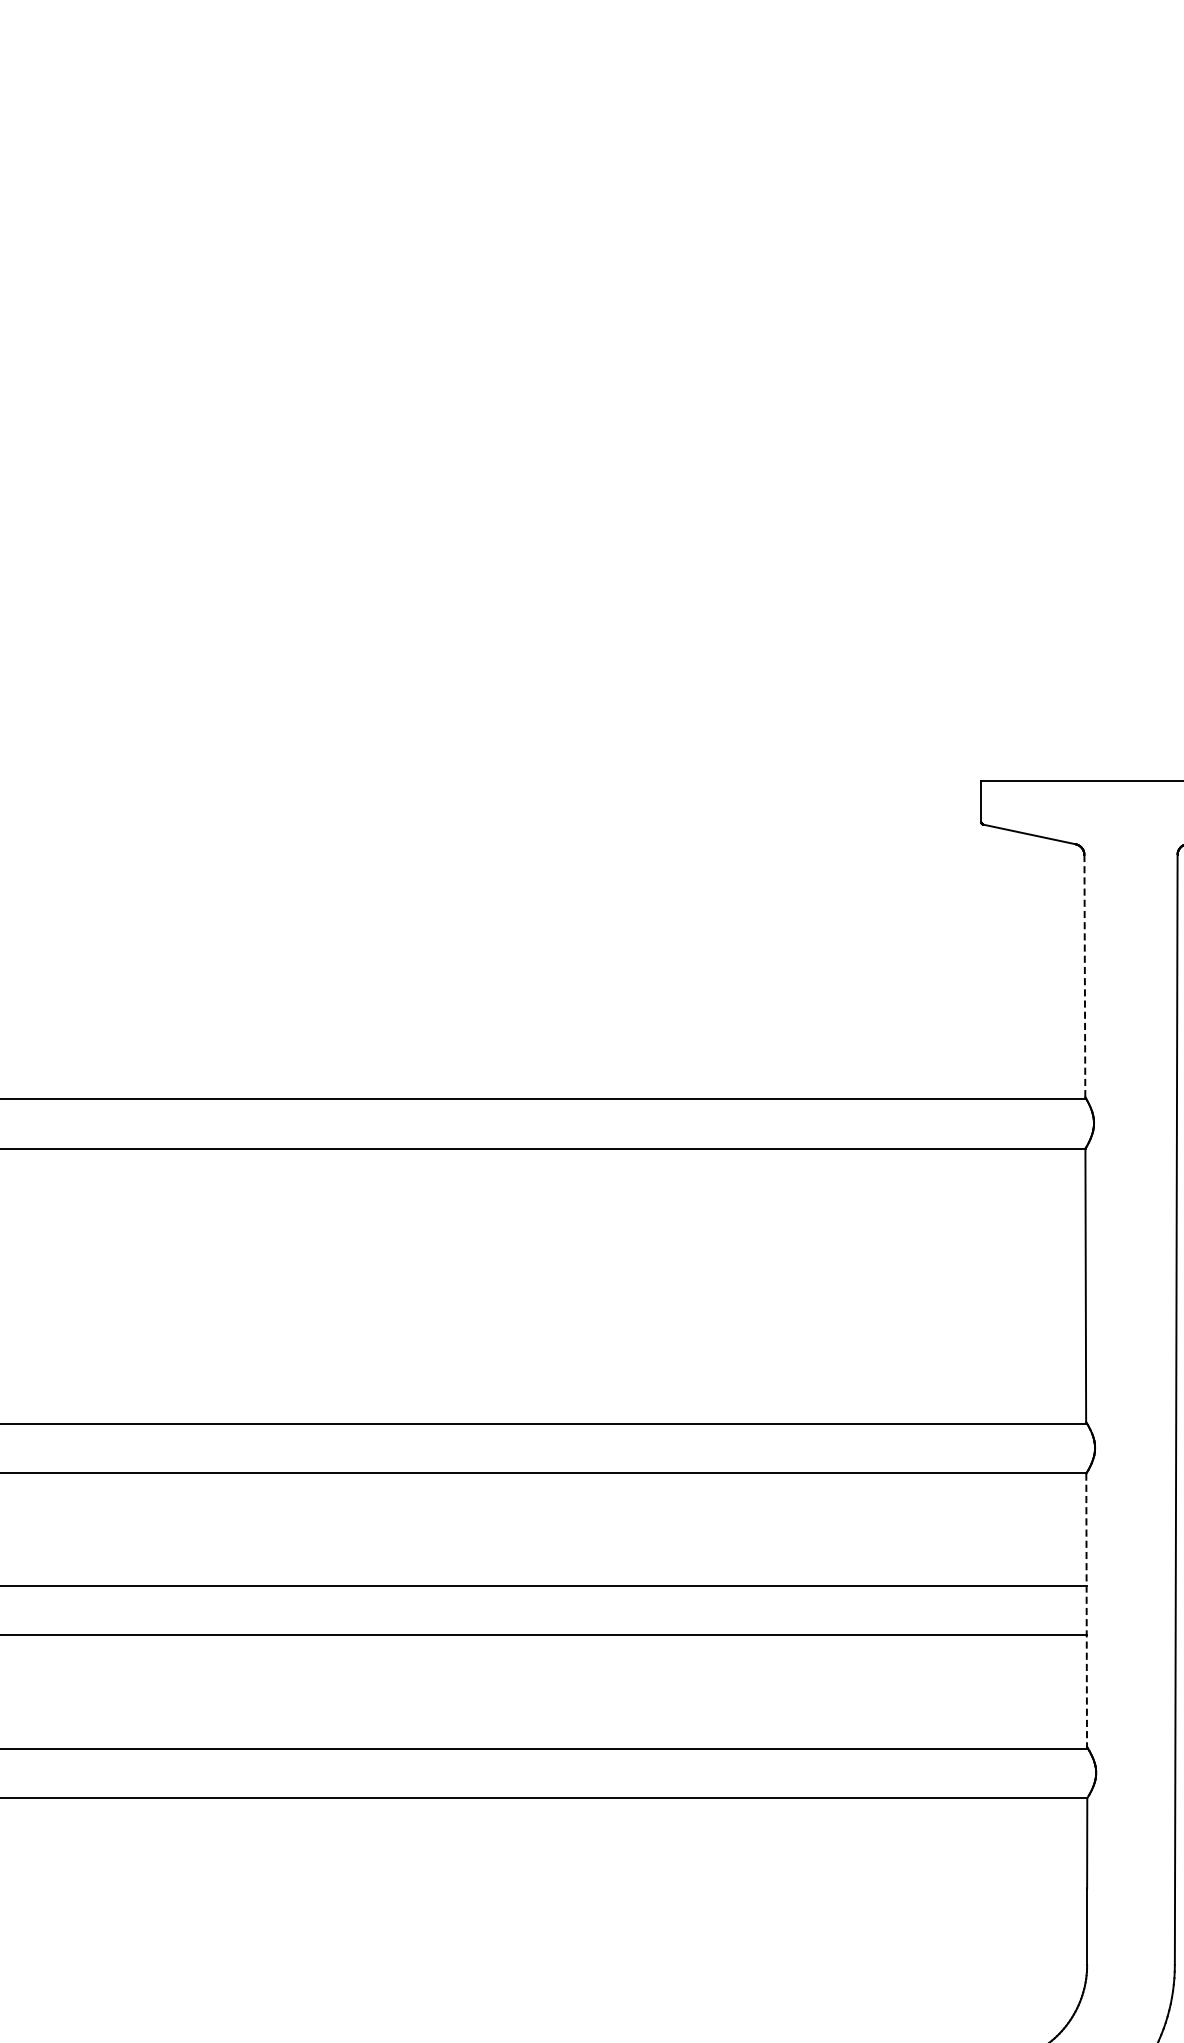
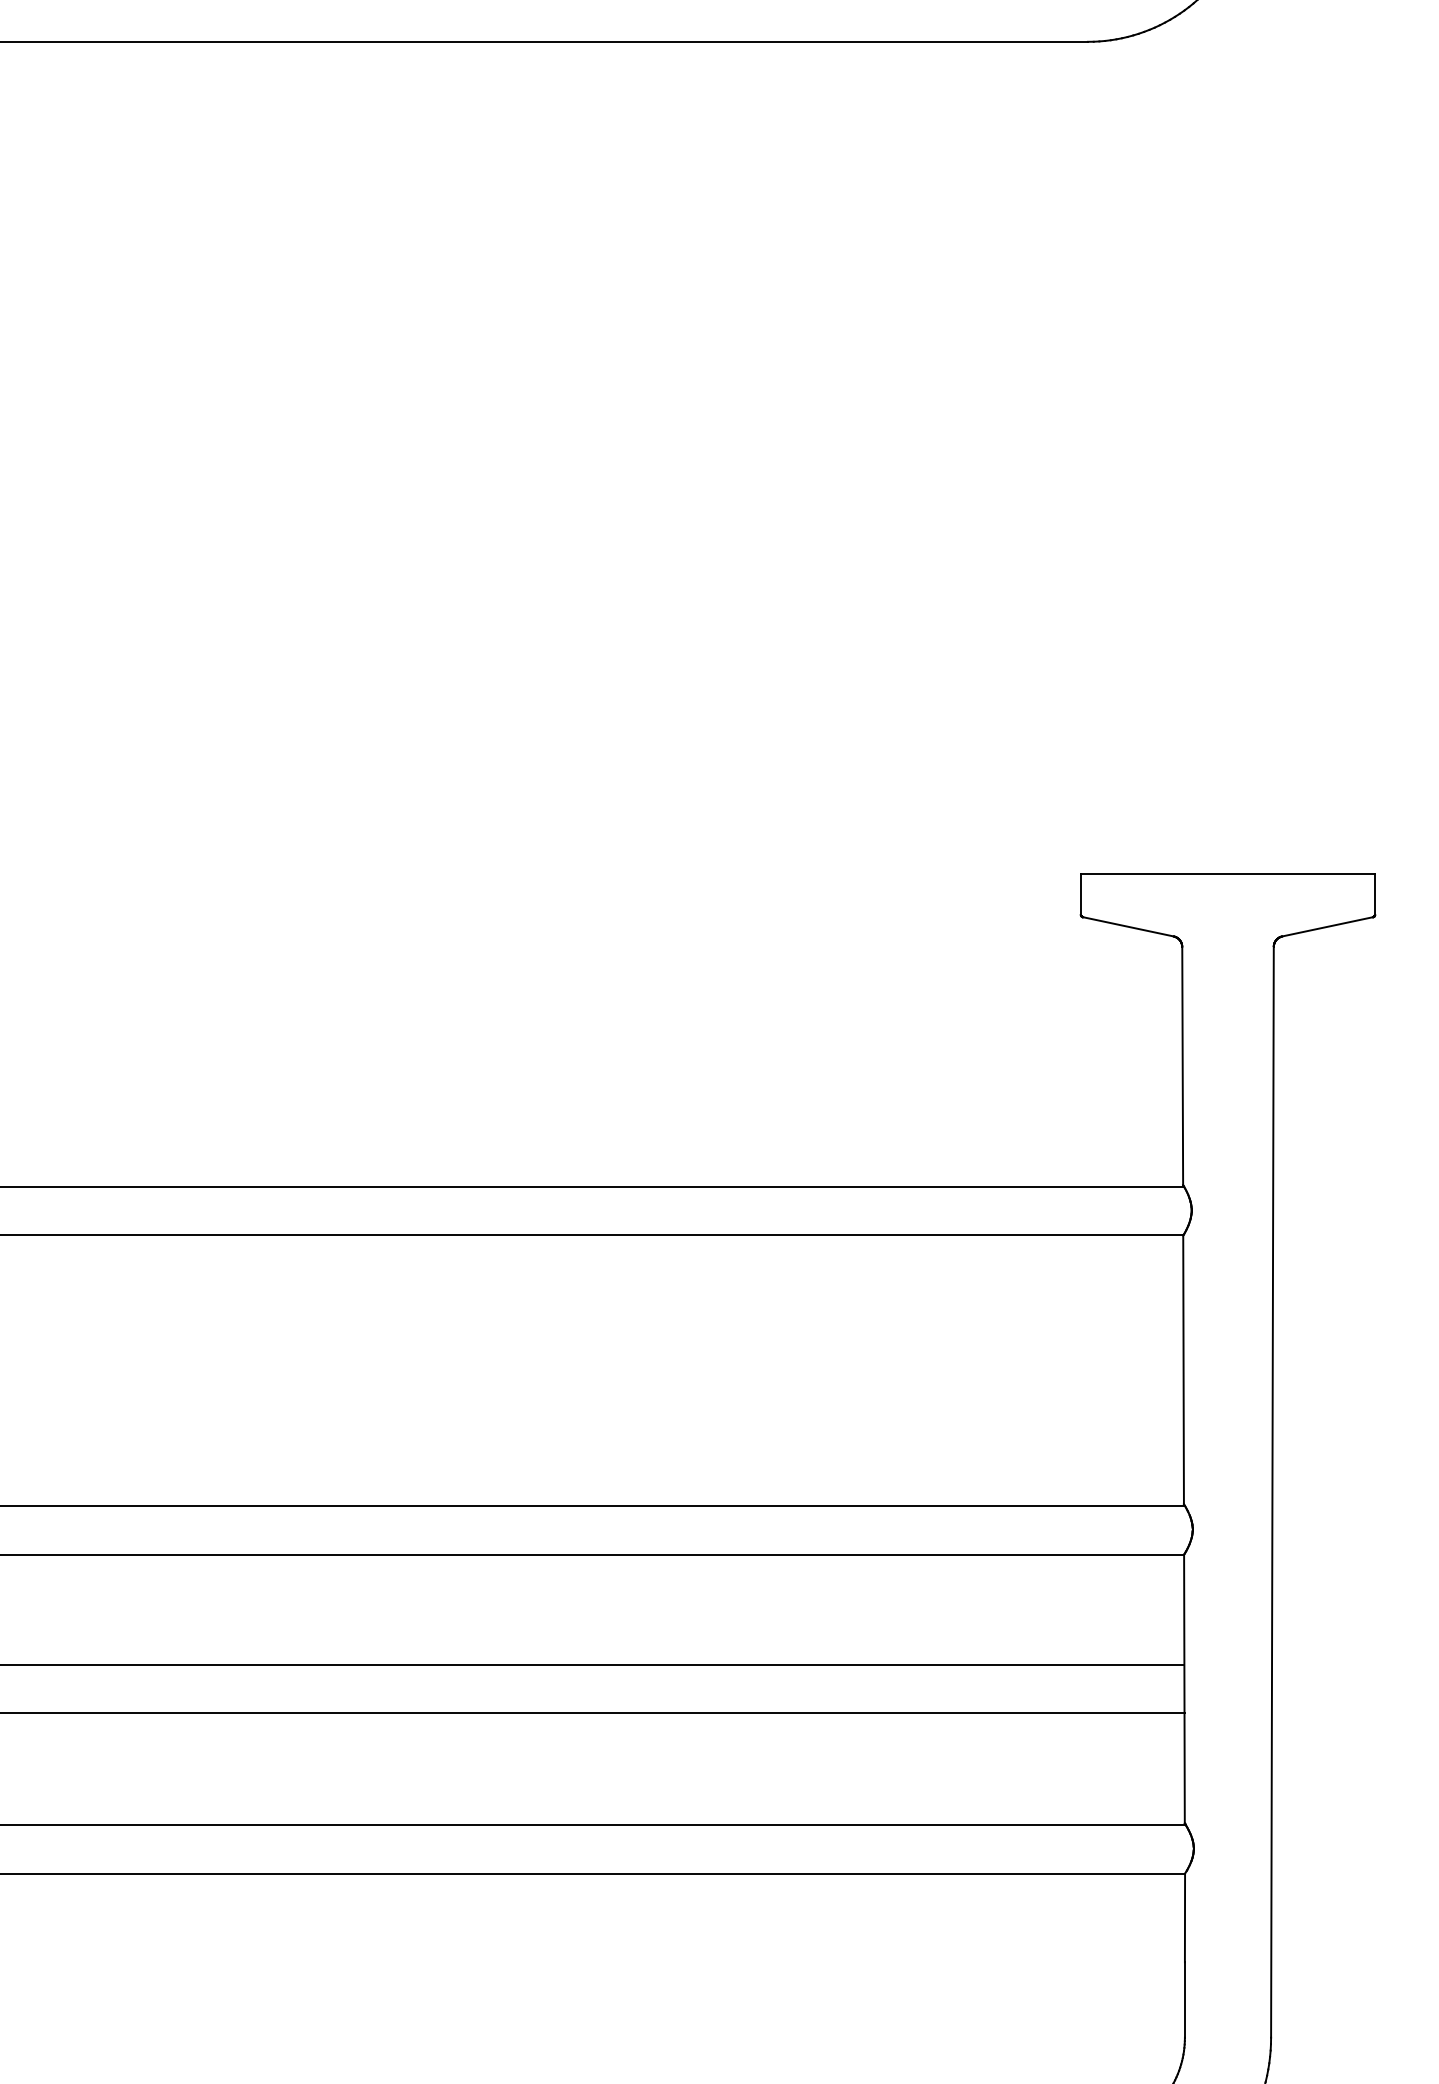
line: (1084, 976) -> (1182, 1066), dashed -> solid
line: (1086, 1610) -> (1184, 1689), dashed -> solid

